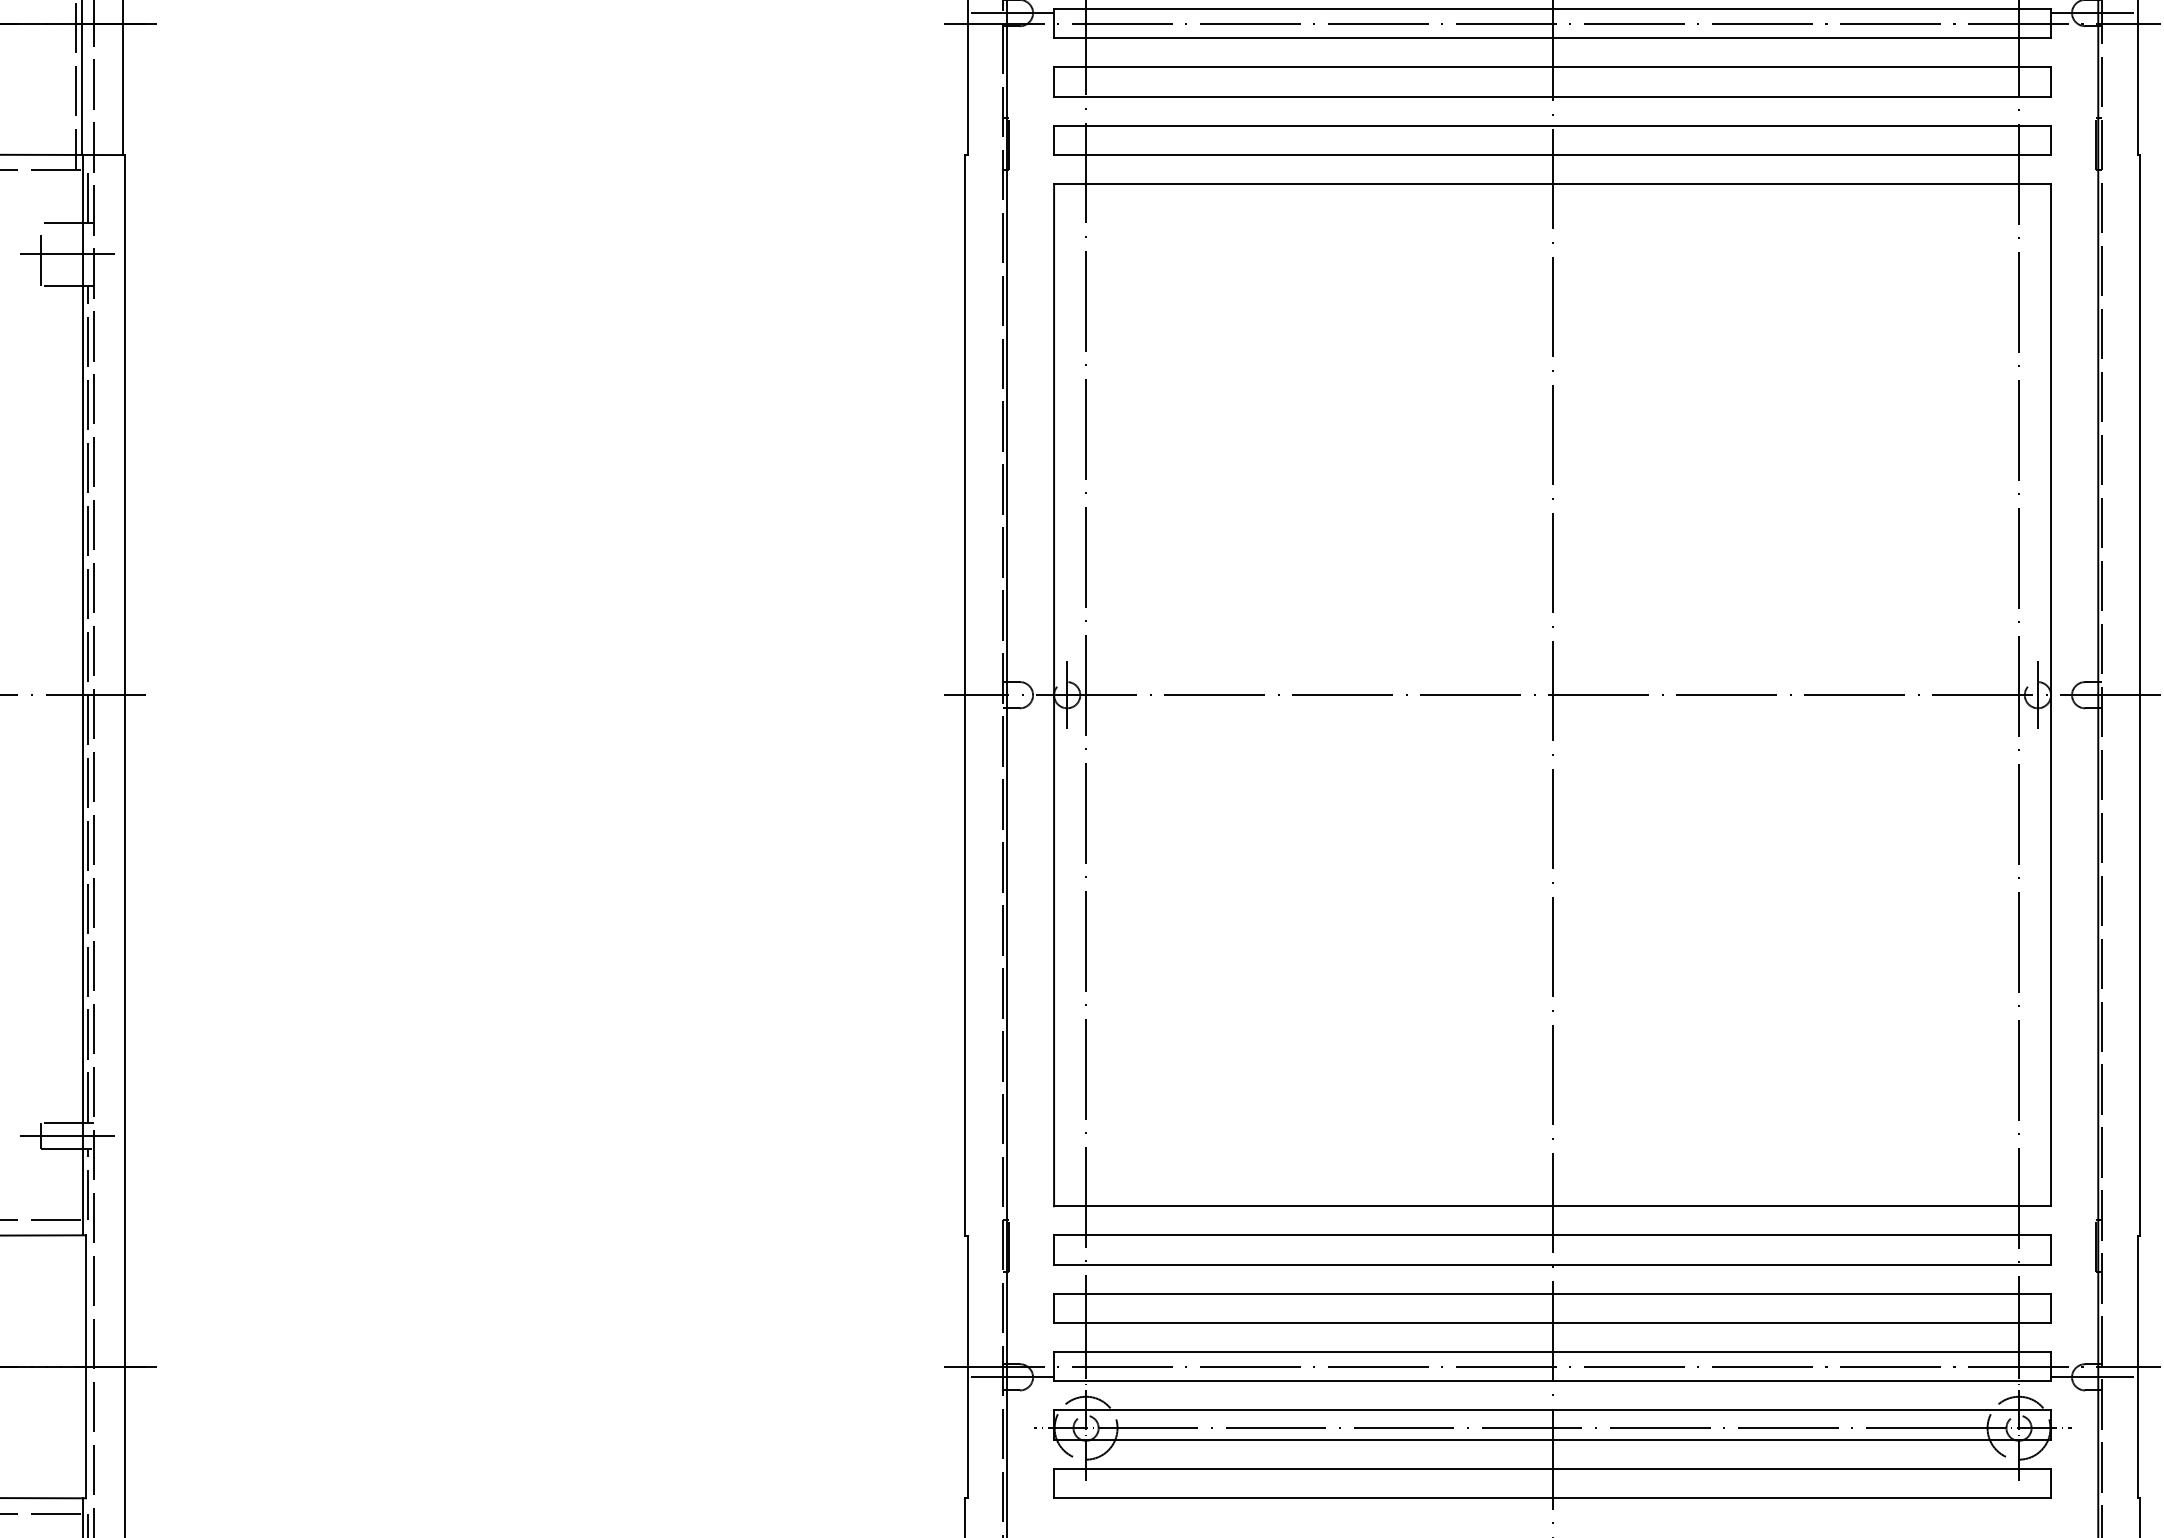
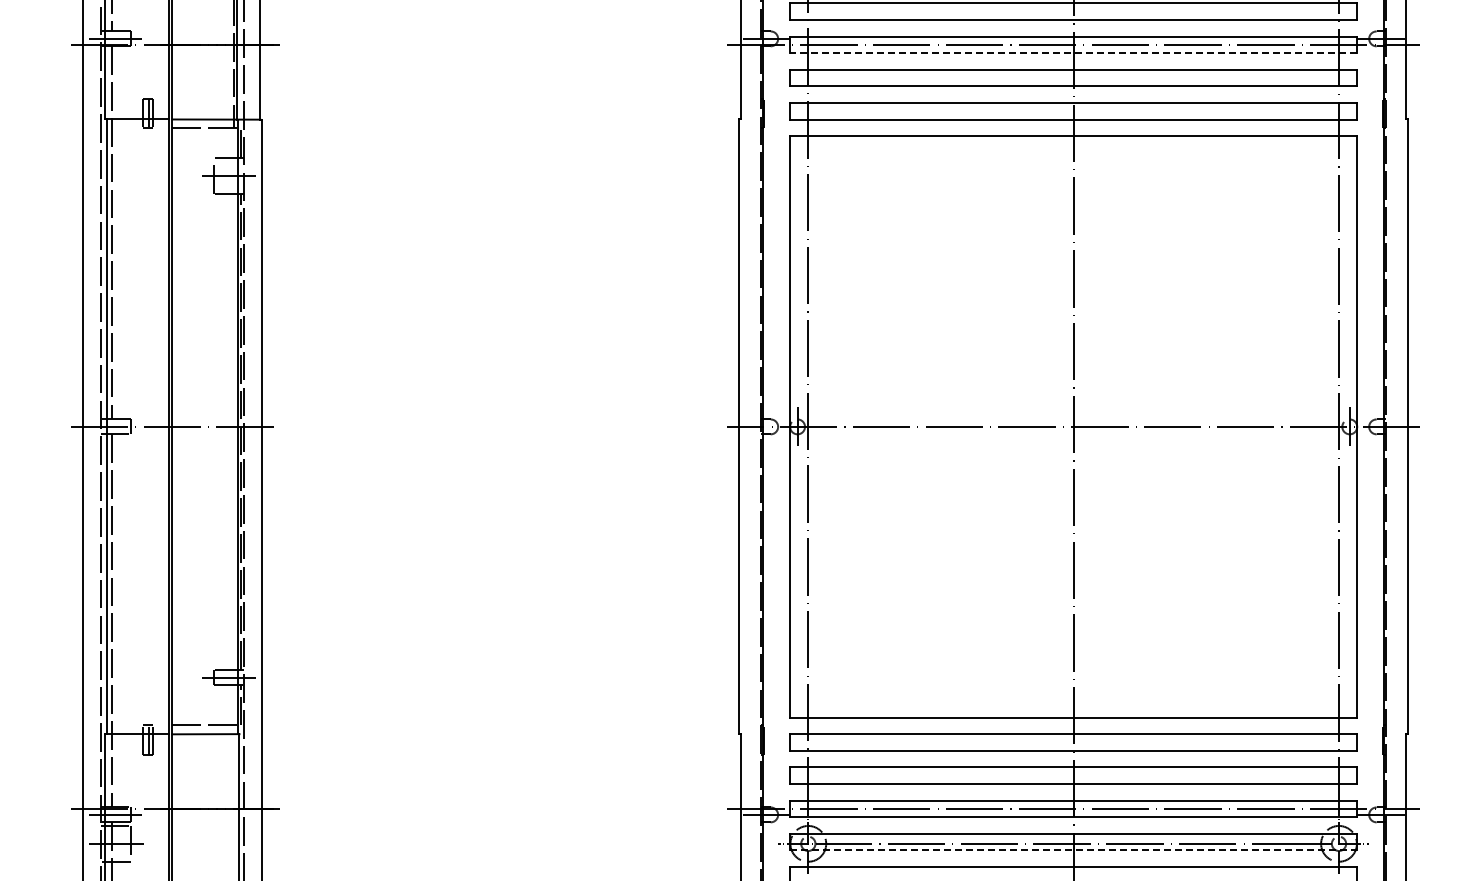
line: (1552, 38) -> (1073, 53), solid -> dashed
line: (1552, 1439) -> (1073, 850), solid -> dashed

